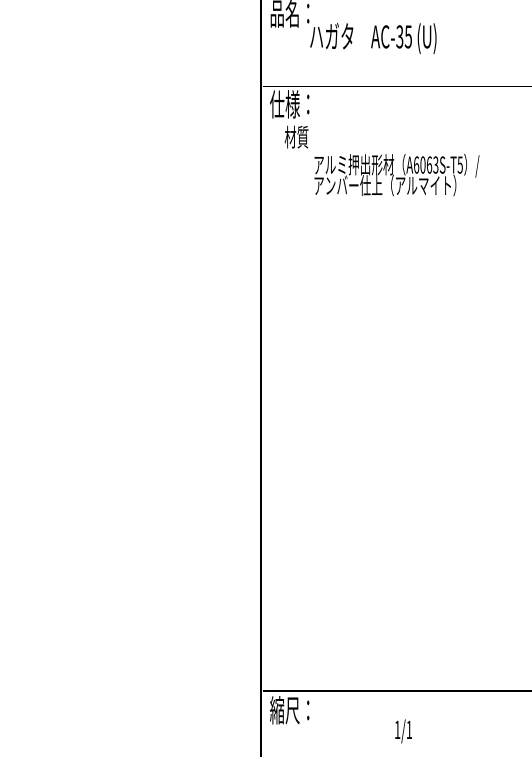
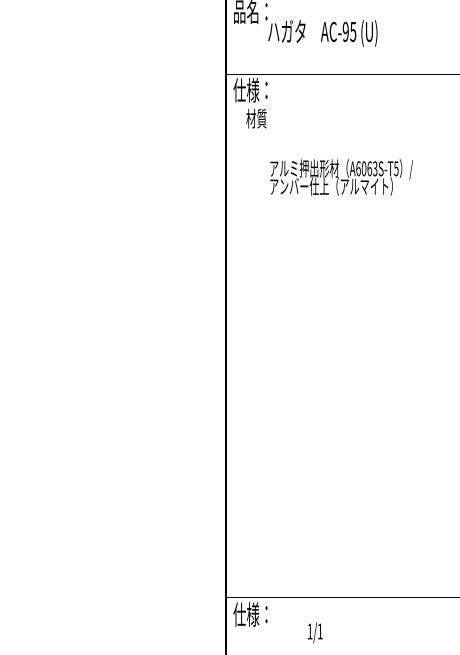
text: (399, 36) -> (345, 31), AC-35 -> AC-95
text: (396, 175) -> (341, 177), moved
text: (284, 710) -> (246, 614), 縮尺： -> 仕様：
text: (403, 731) -> (315, 632), moved

